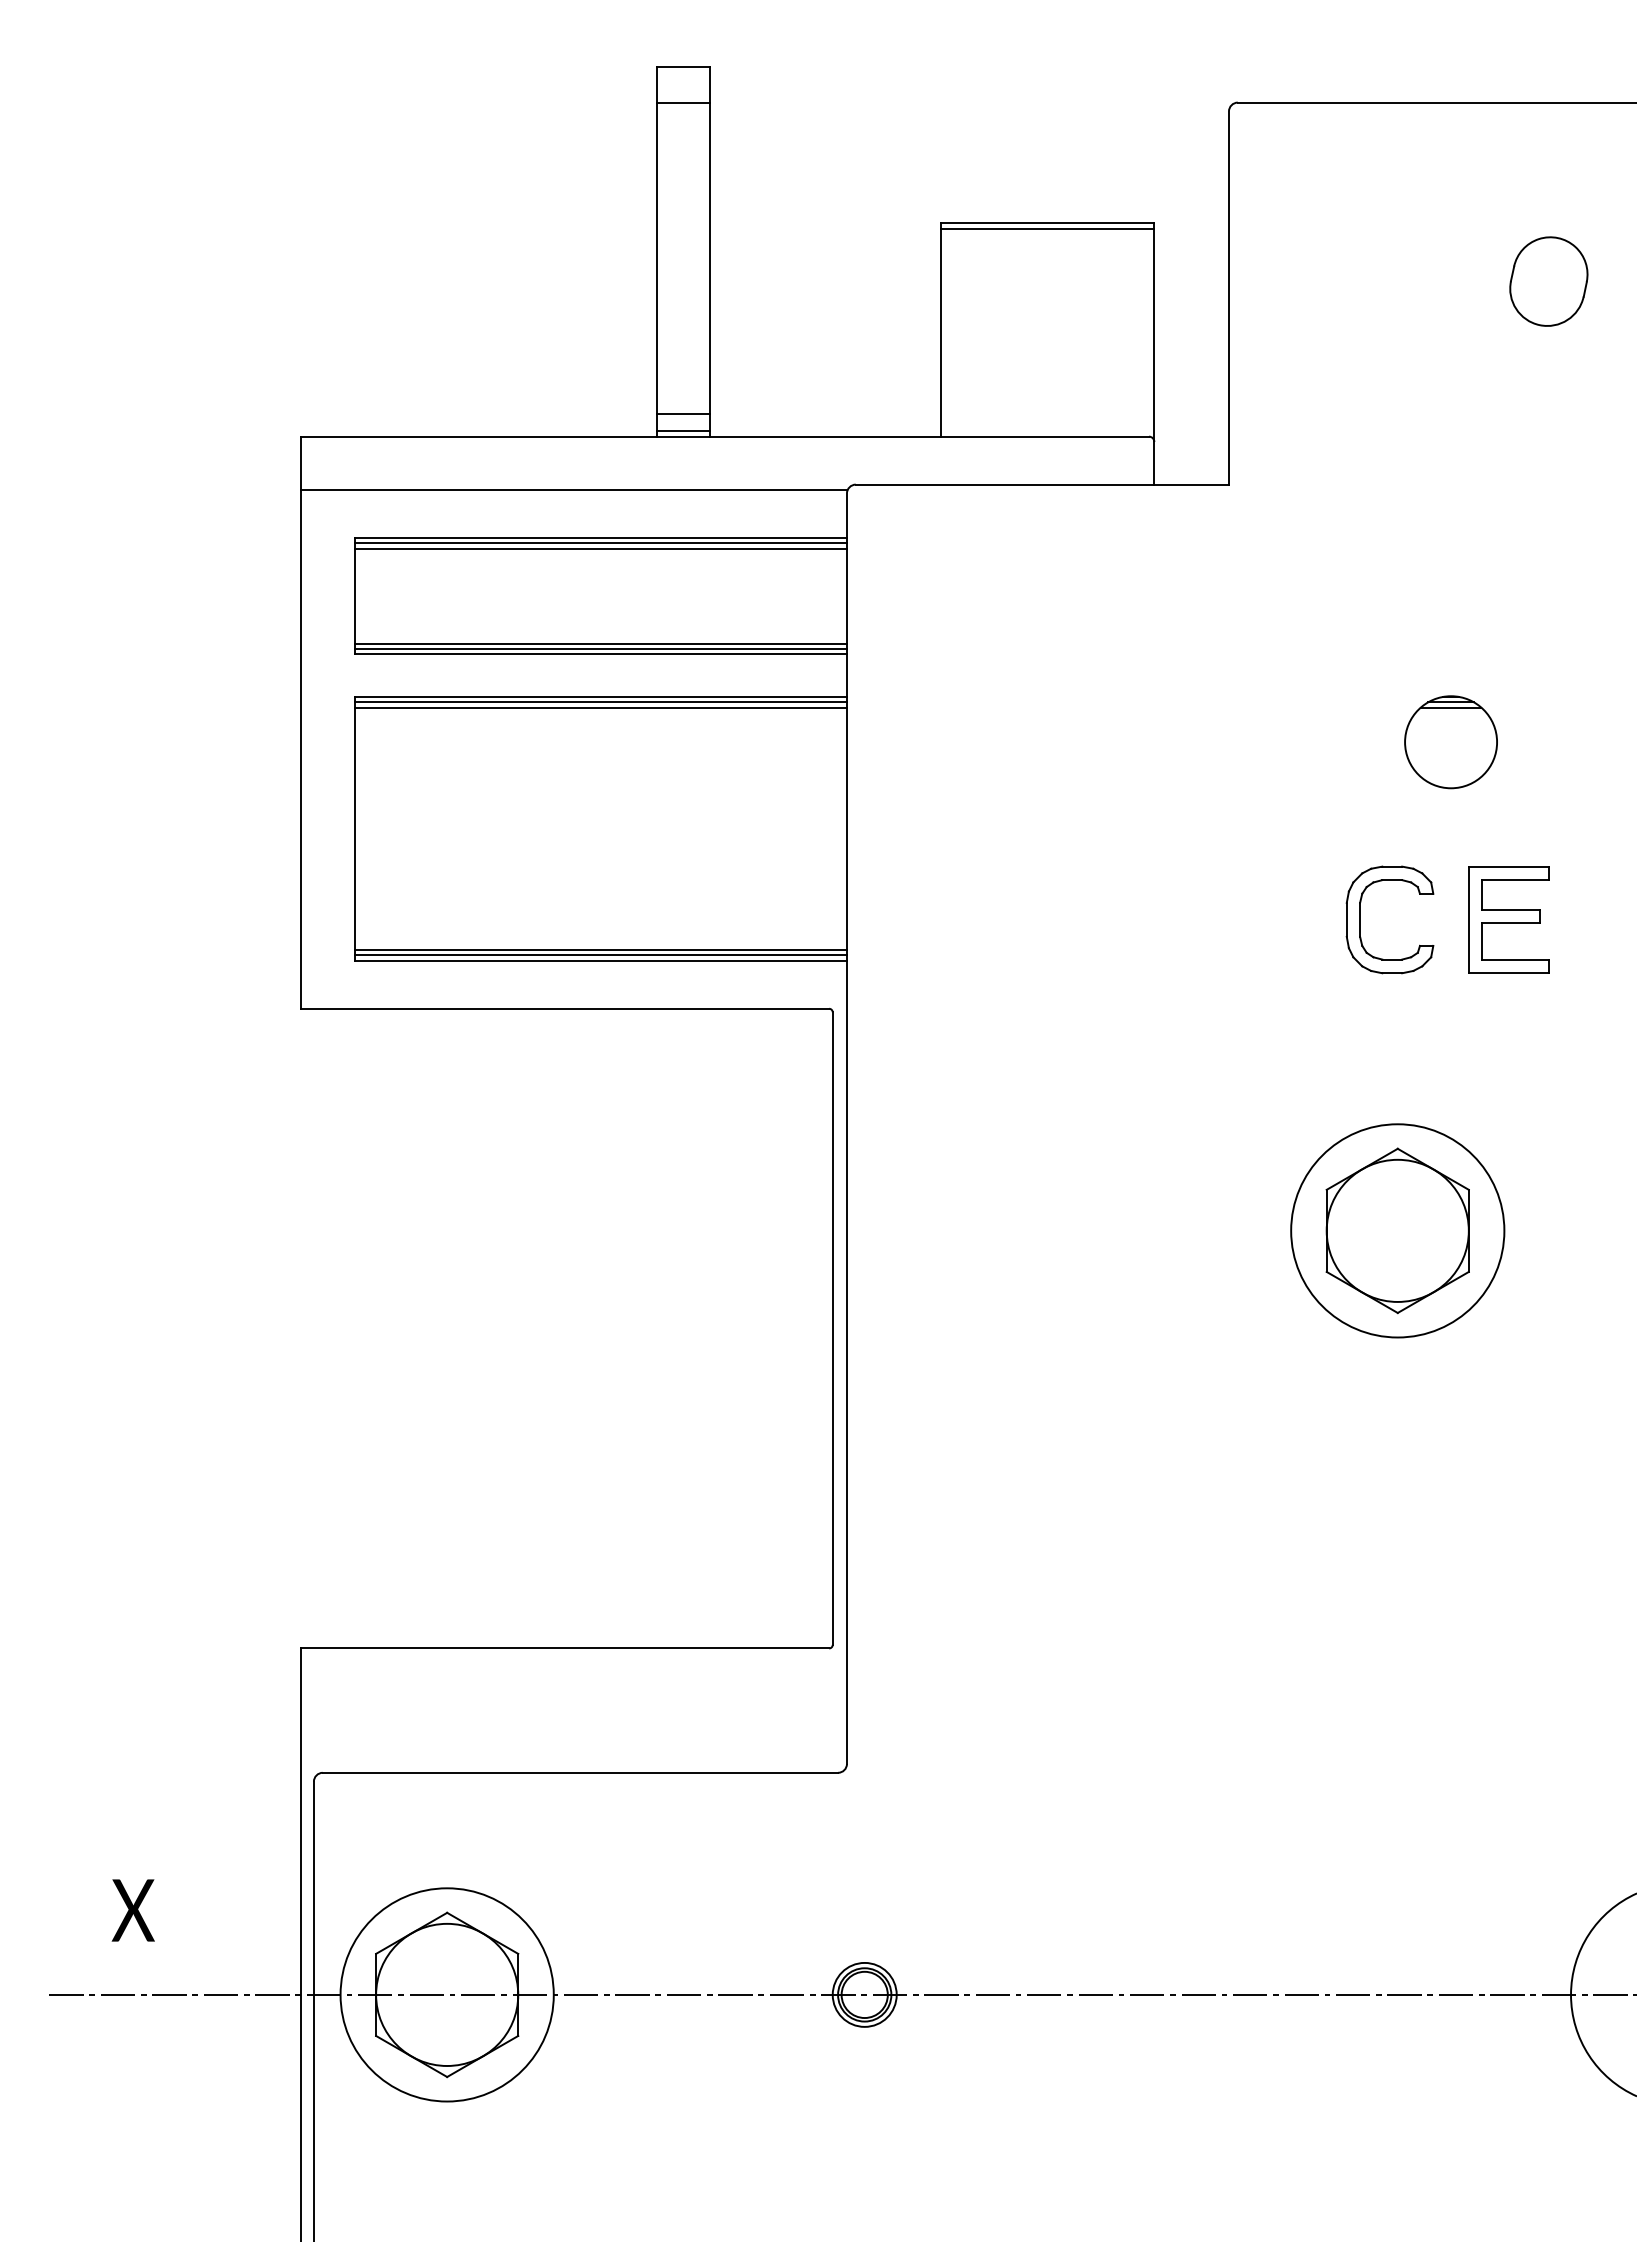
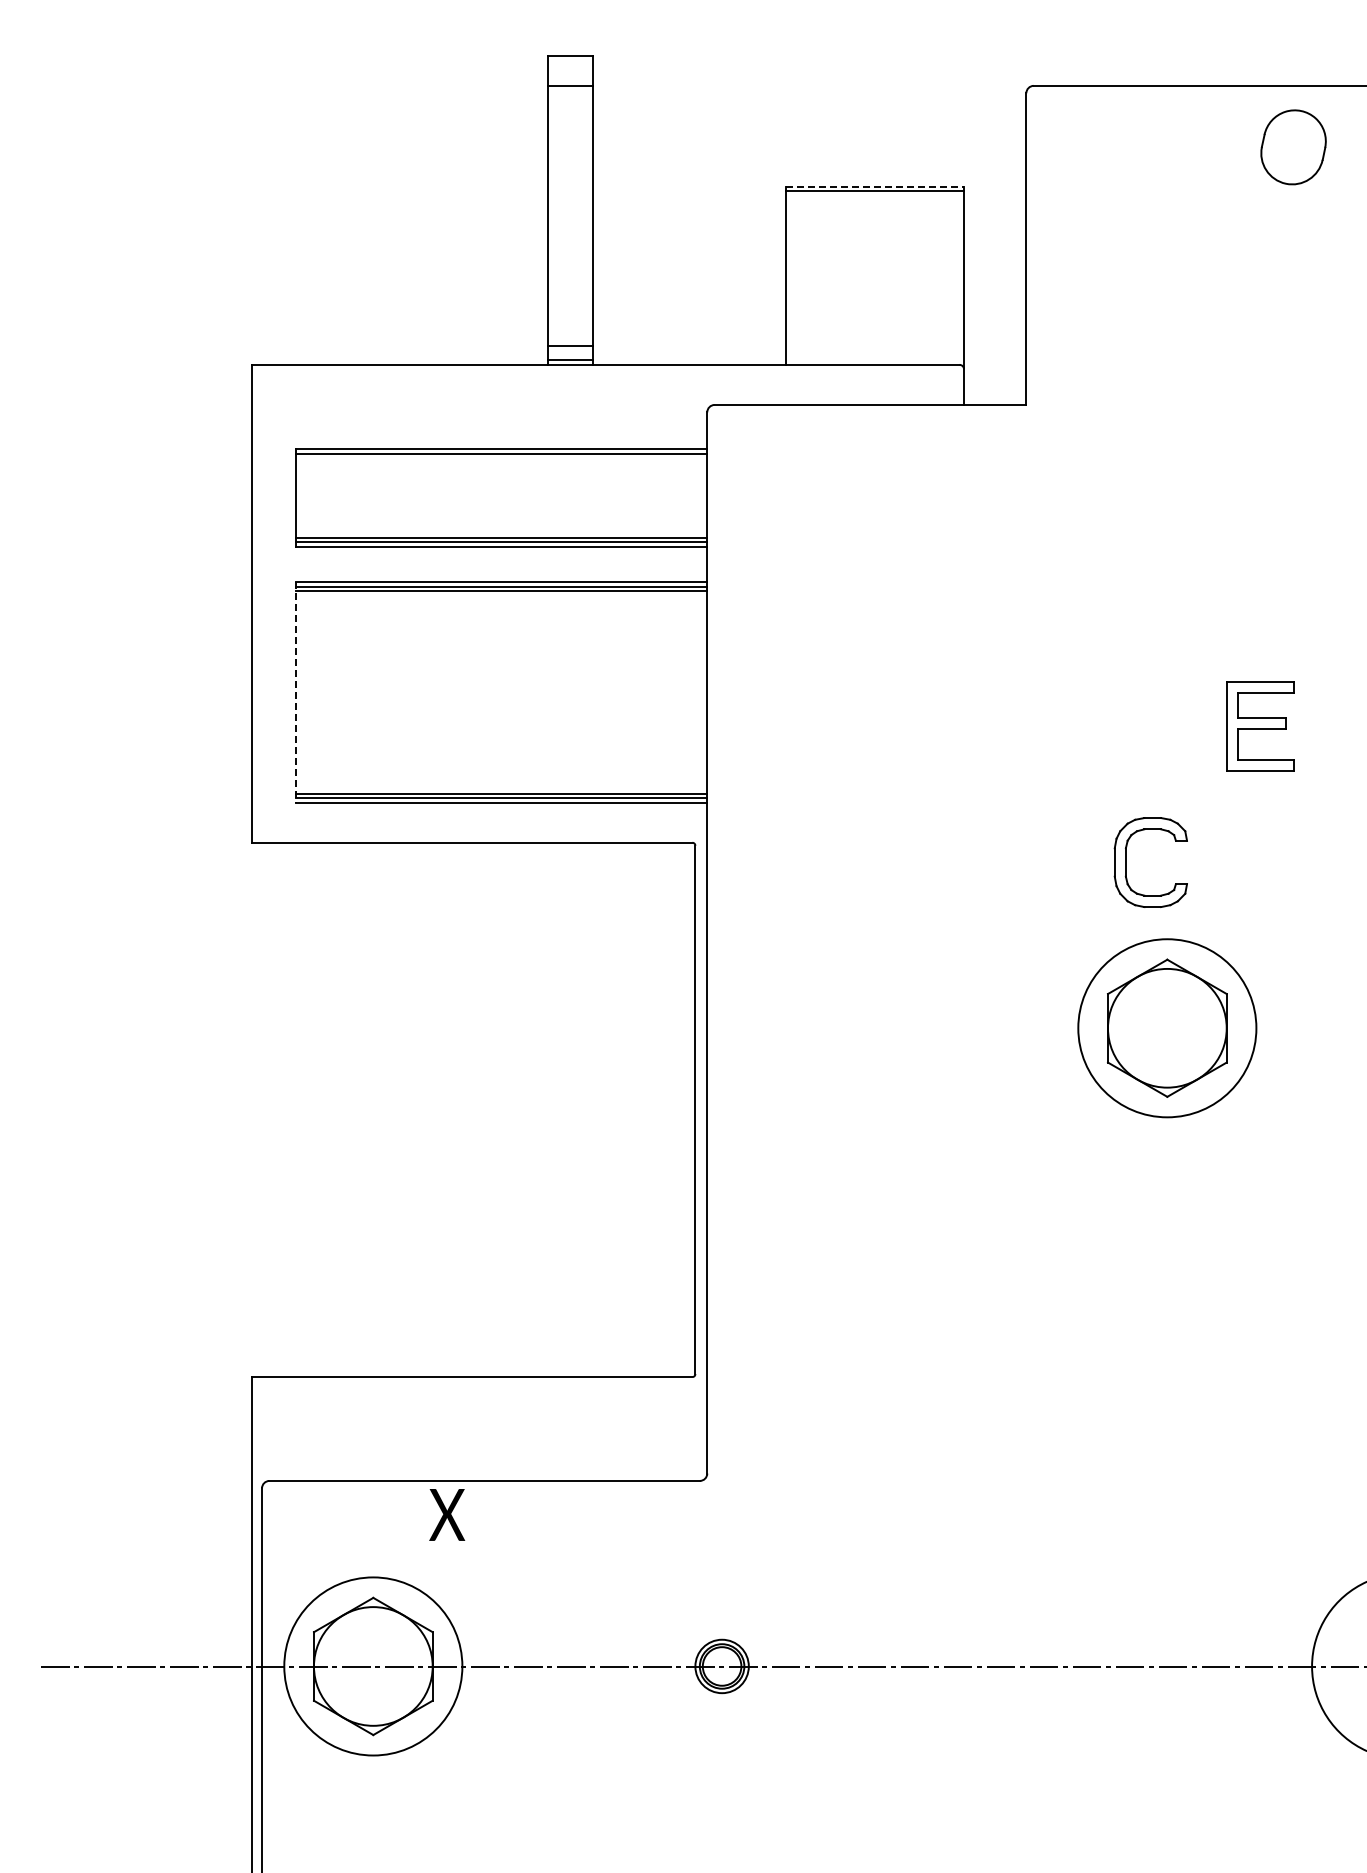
line: (1048, 223) -> (875, 186), solid -> dashed
part: (1548, 281) -> (1293, 147), moved
line: (574, 490) -> (479, 409), removed
line: (600, 548) -> (501, 458), removed
part: (1450, 741) -> (1211, 619), removed
line: (355, 830) -> (296, 693), solid -> dashed
part: (1360, 919) -> (1126, 862), moved
part: (1509, 919) -> (1260, 726), moved
text: (133, 1909) -> (447, 1514), moved

